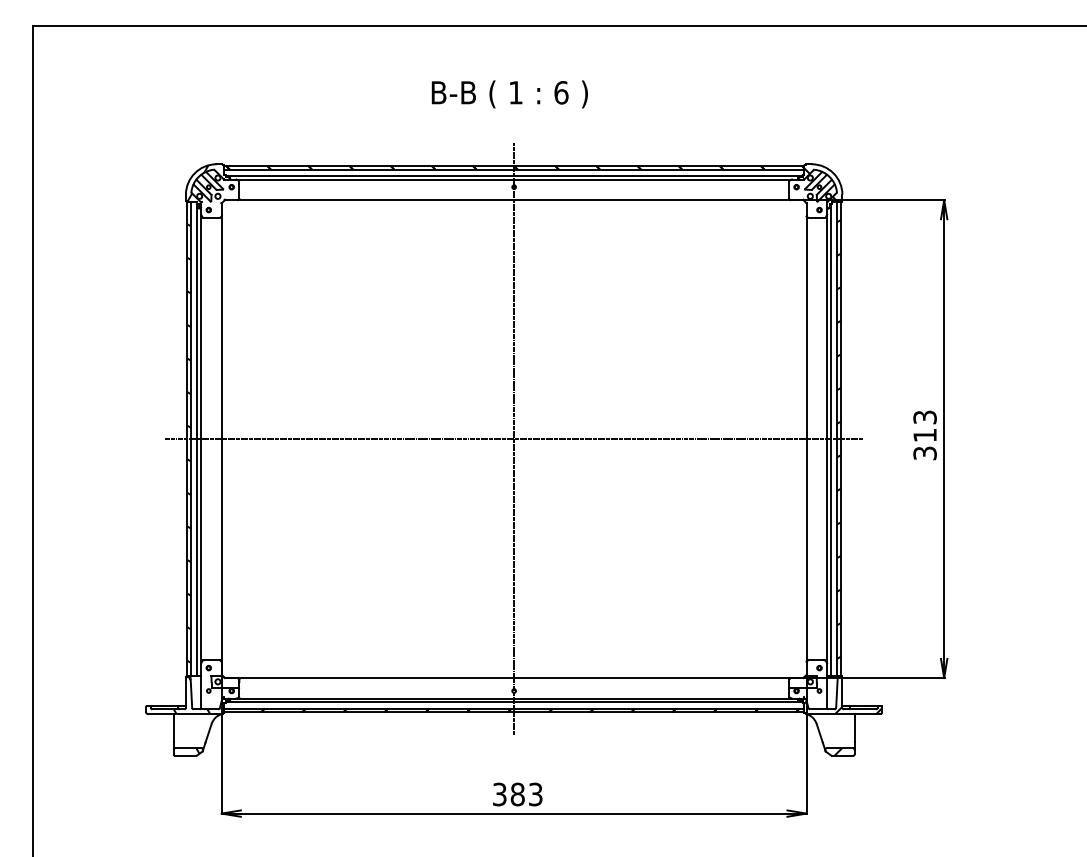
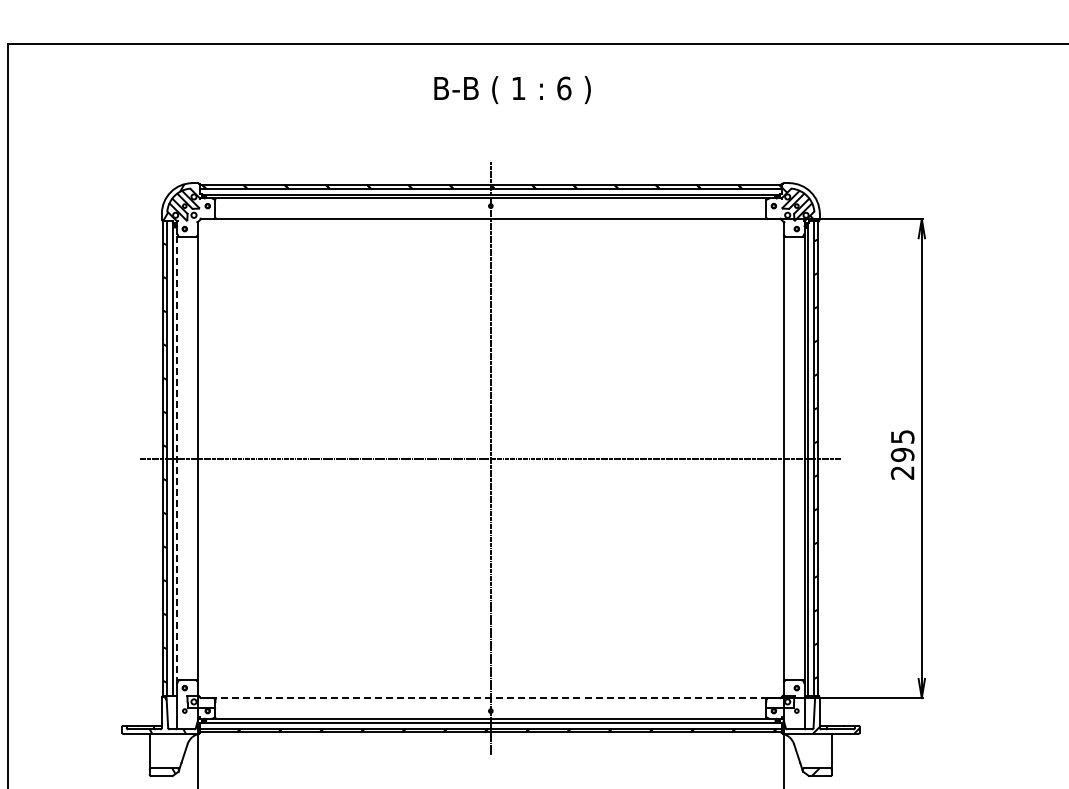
text: (509, 94) -> (512, 90), moved
text: (924, 435) -> (902, 454), 313 -> 295
line: (201, 439) -> (177, 459), solid -> dashed
line: (513, 678) -> (490, 698), solid -> dashed

